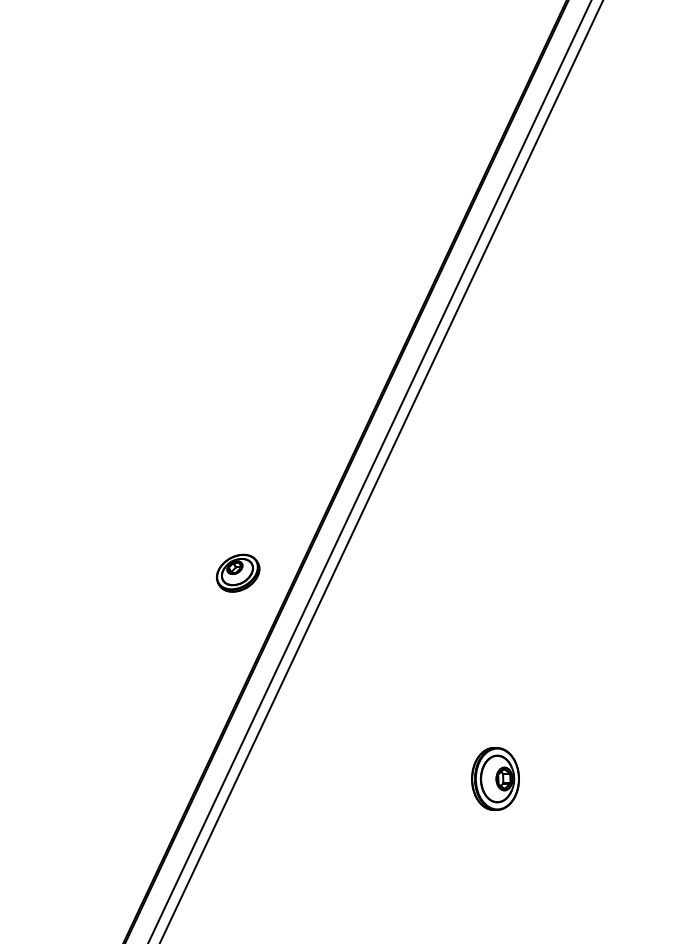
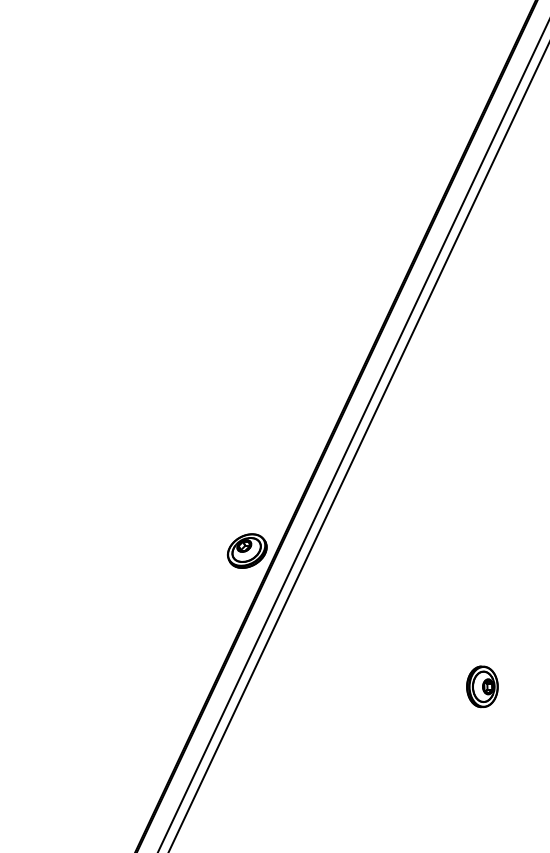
part: (237, 572) -> (246, 550), moved
part: (495, 778) -> (482, 686), size x0.71

